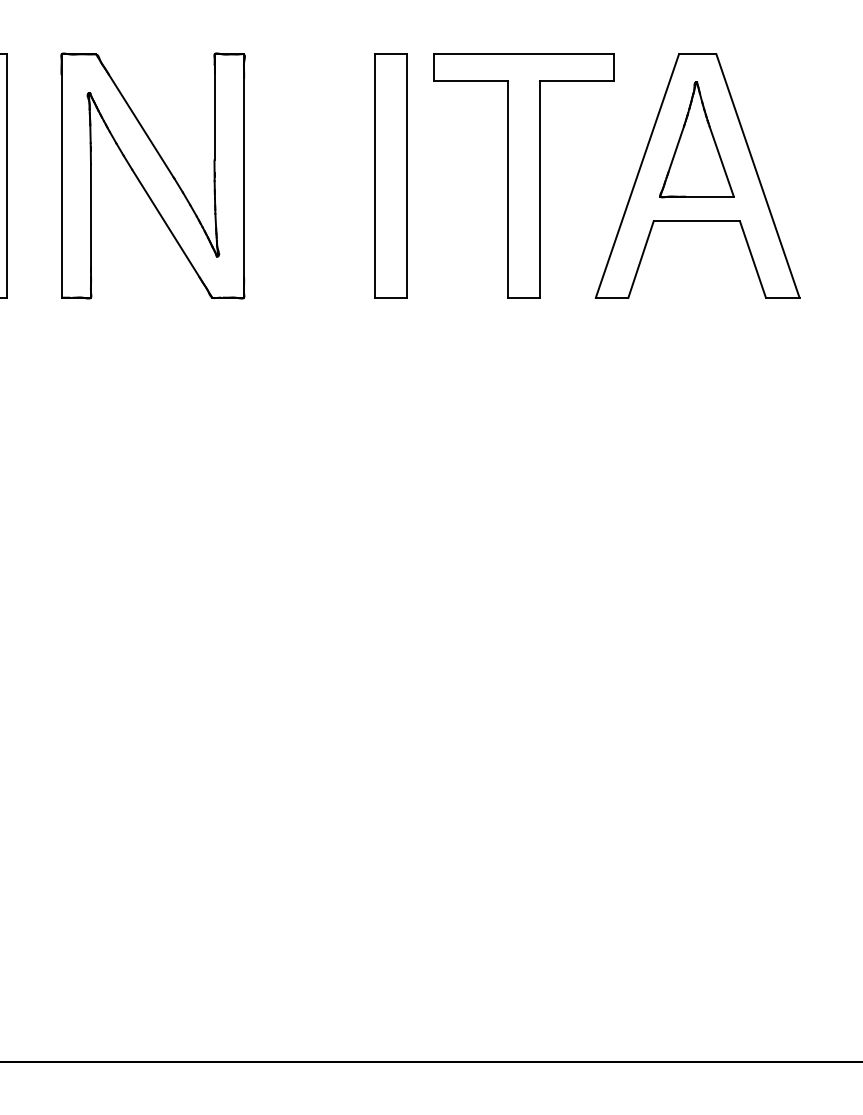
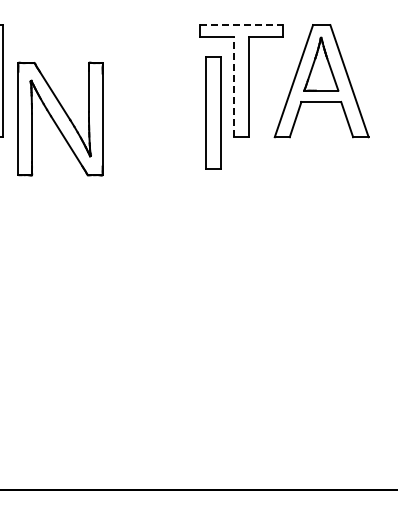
line: (523, 55) -> (241, 25), solid -> dashed
part: (152, 174) -> (60, 118), moved
part: (391, 174) -> (213, 112), moved
line: (508, 189) -> (234, 87), solid -> dashed

